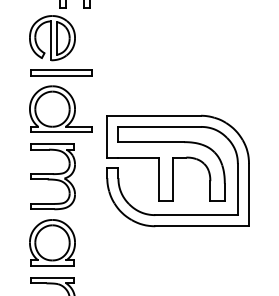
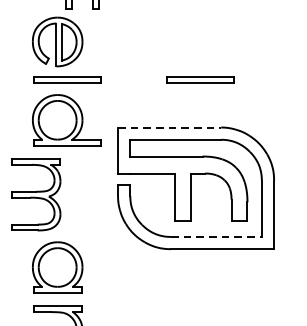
part: (182, 72) -> (200, 79), added
line: (154, 115) -> (170, 127), solid -> dashed
part: (52, 176) -> (35, 194), moved
line: (197, 215) -> (217, 237), solid -> dashed

